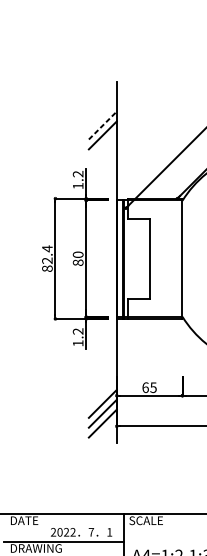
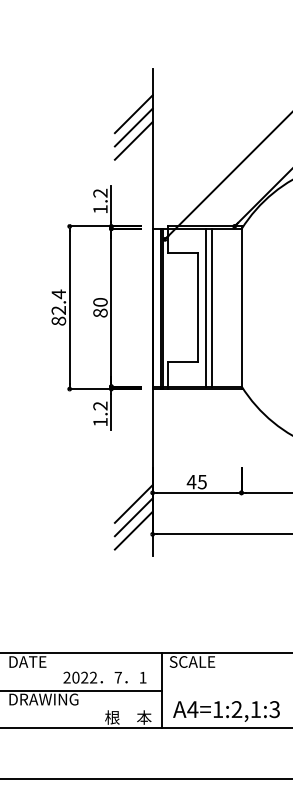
line: (102, 115) -> (133, 114), added
line: (102, 125) -> (133, 127), dashed -> solid
line: (155, 258) -> (205, 307), added
line: (160, 258) -> (211, 307), added
text: (145, 387) -> (191, 481), 65 -> 45

